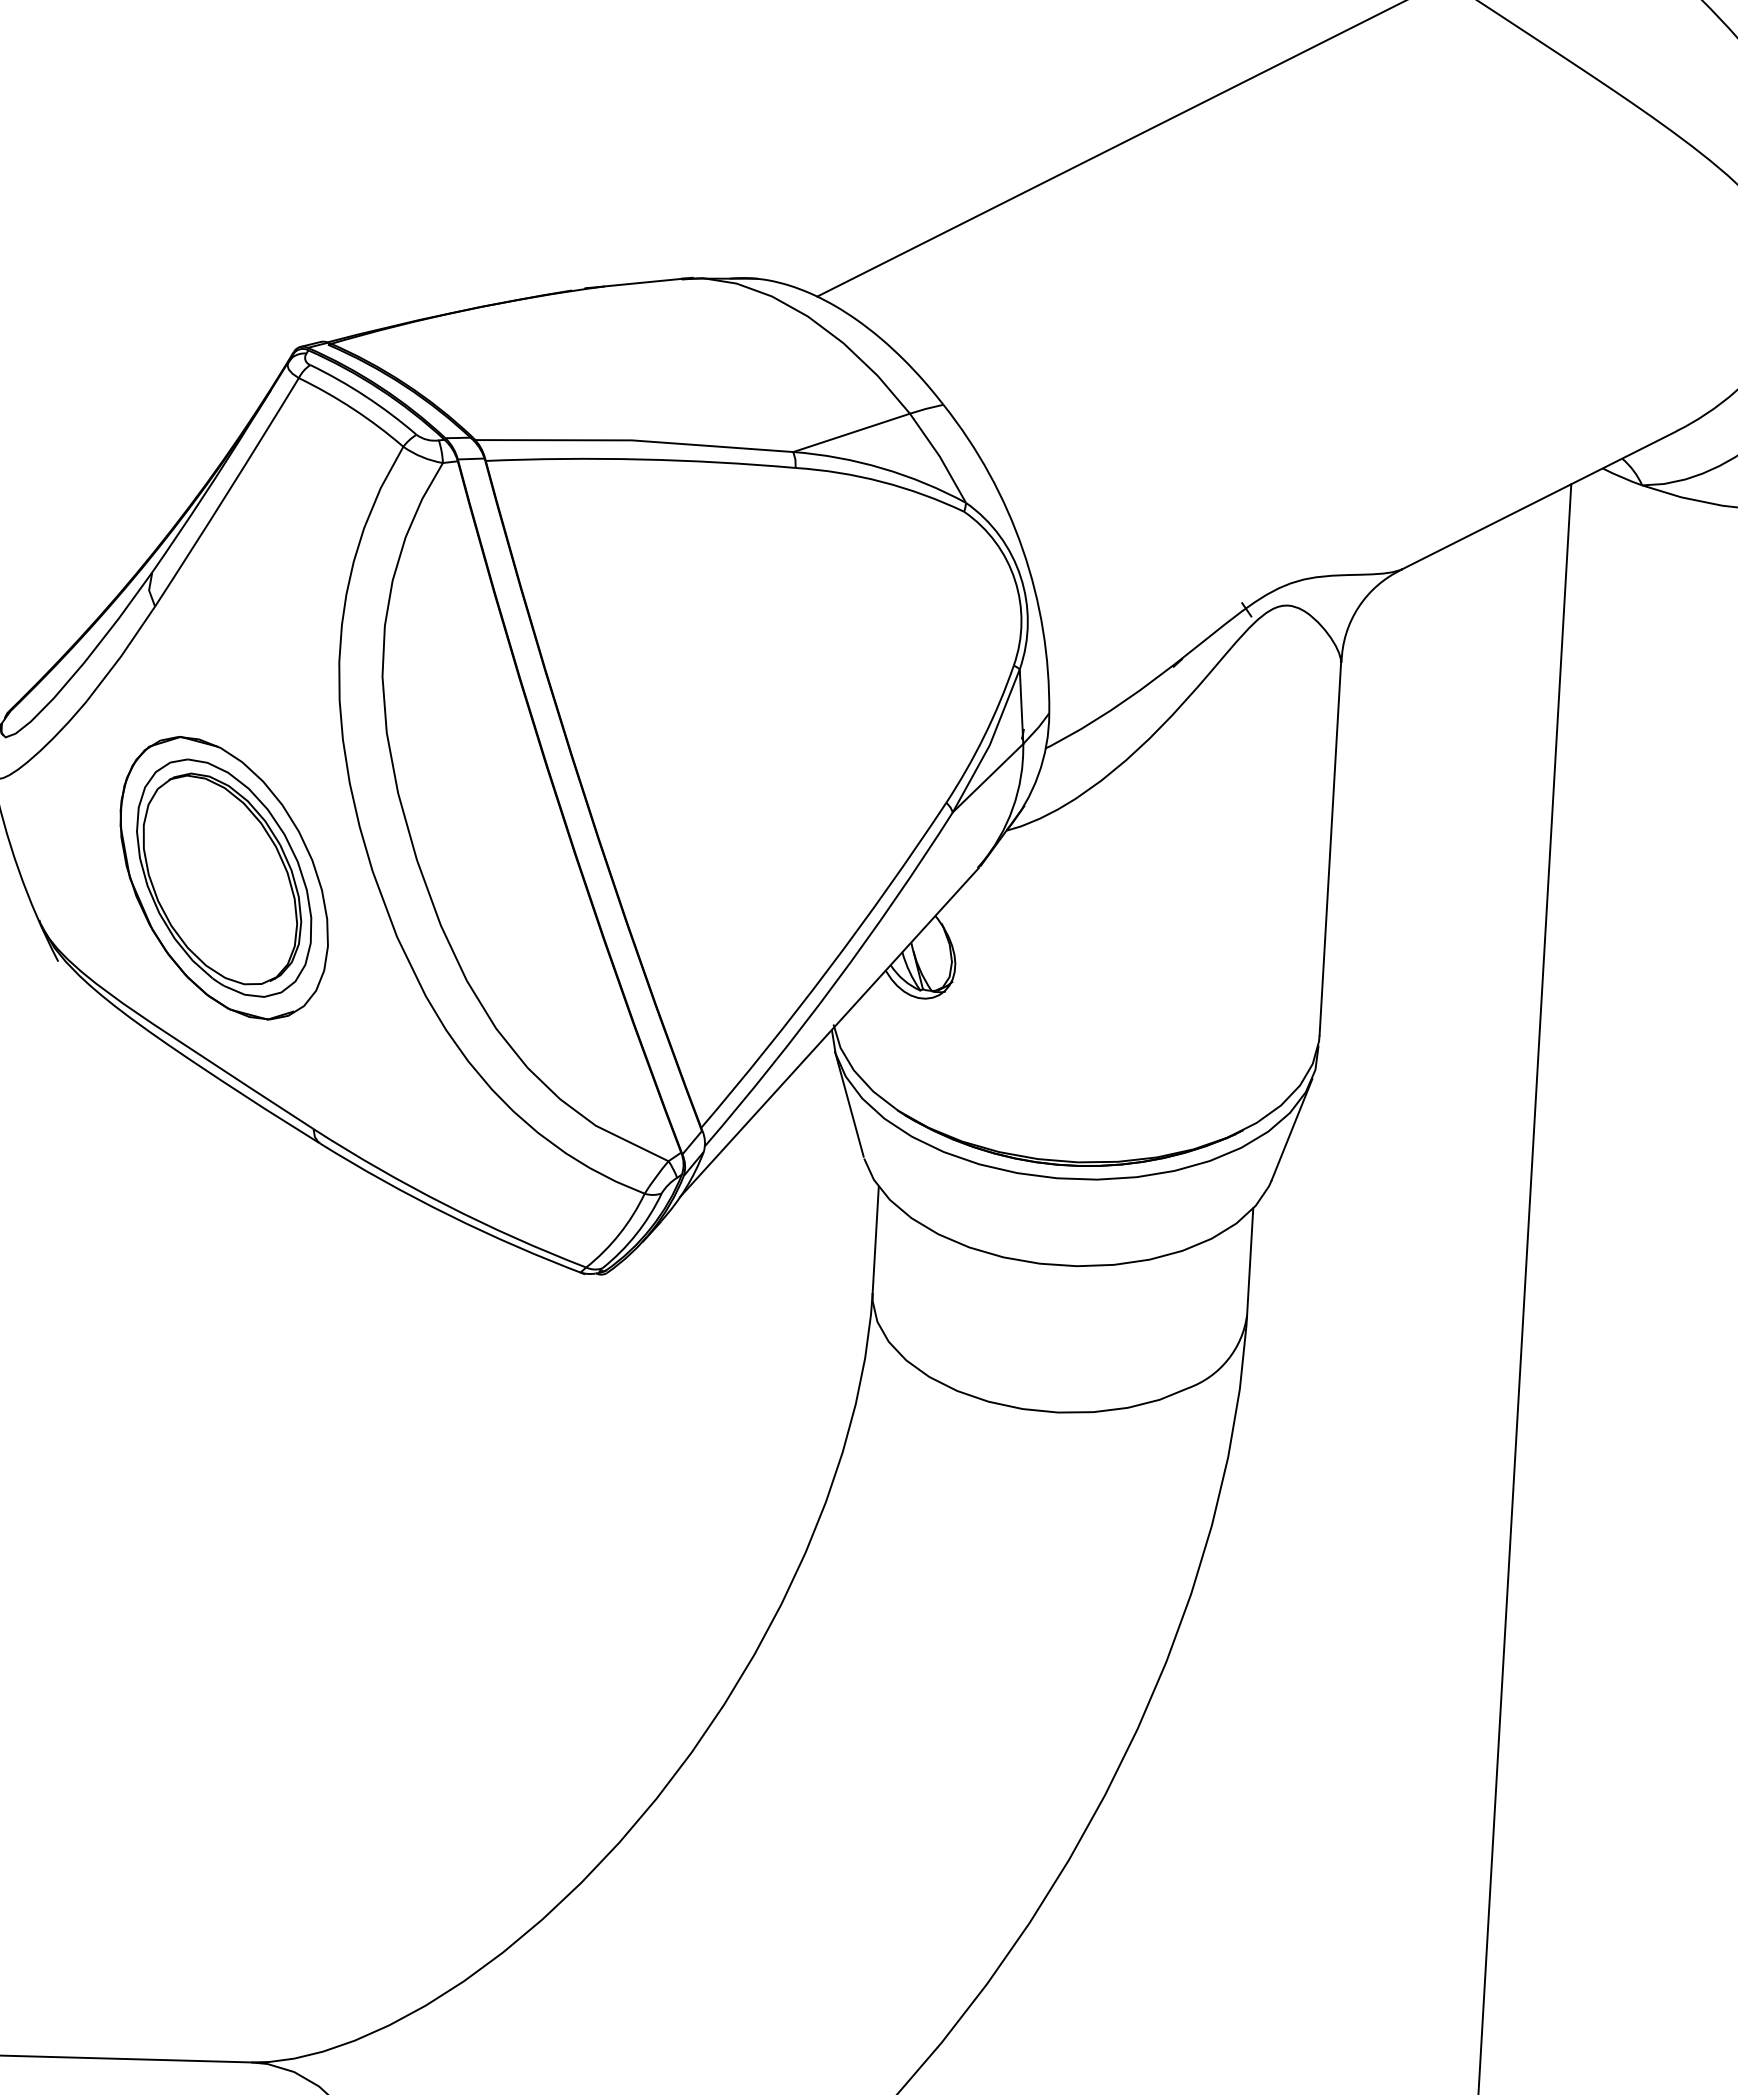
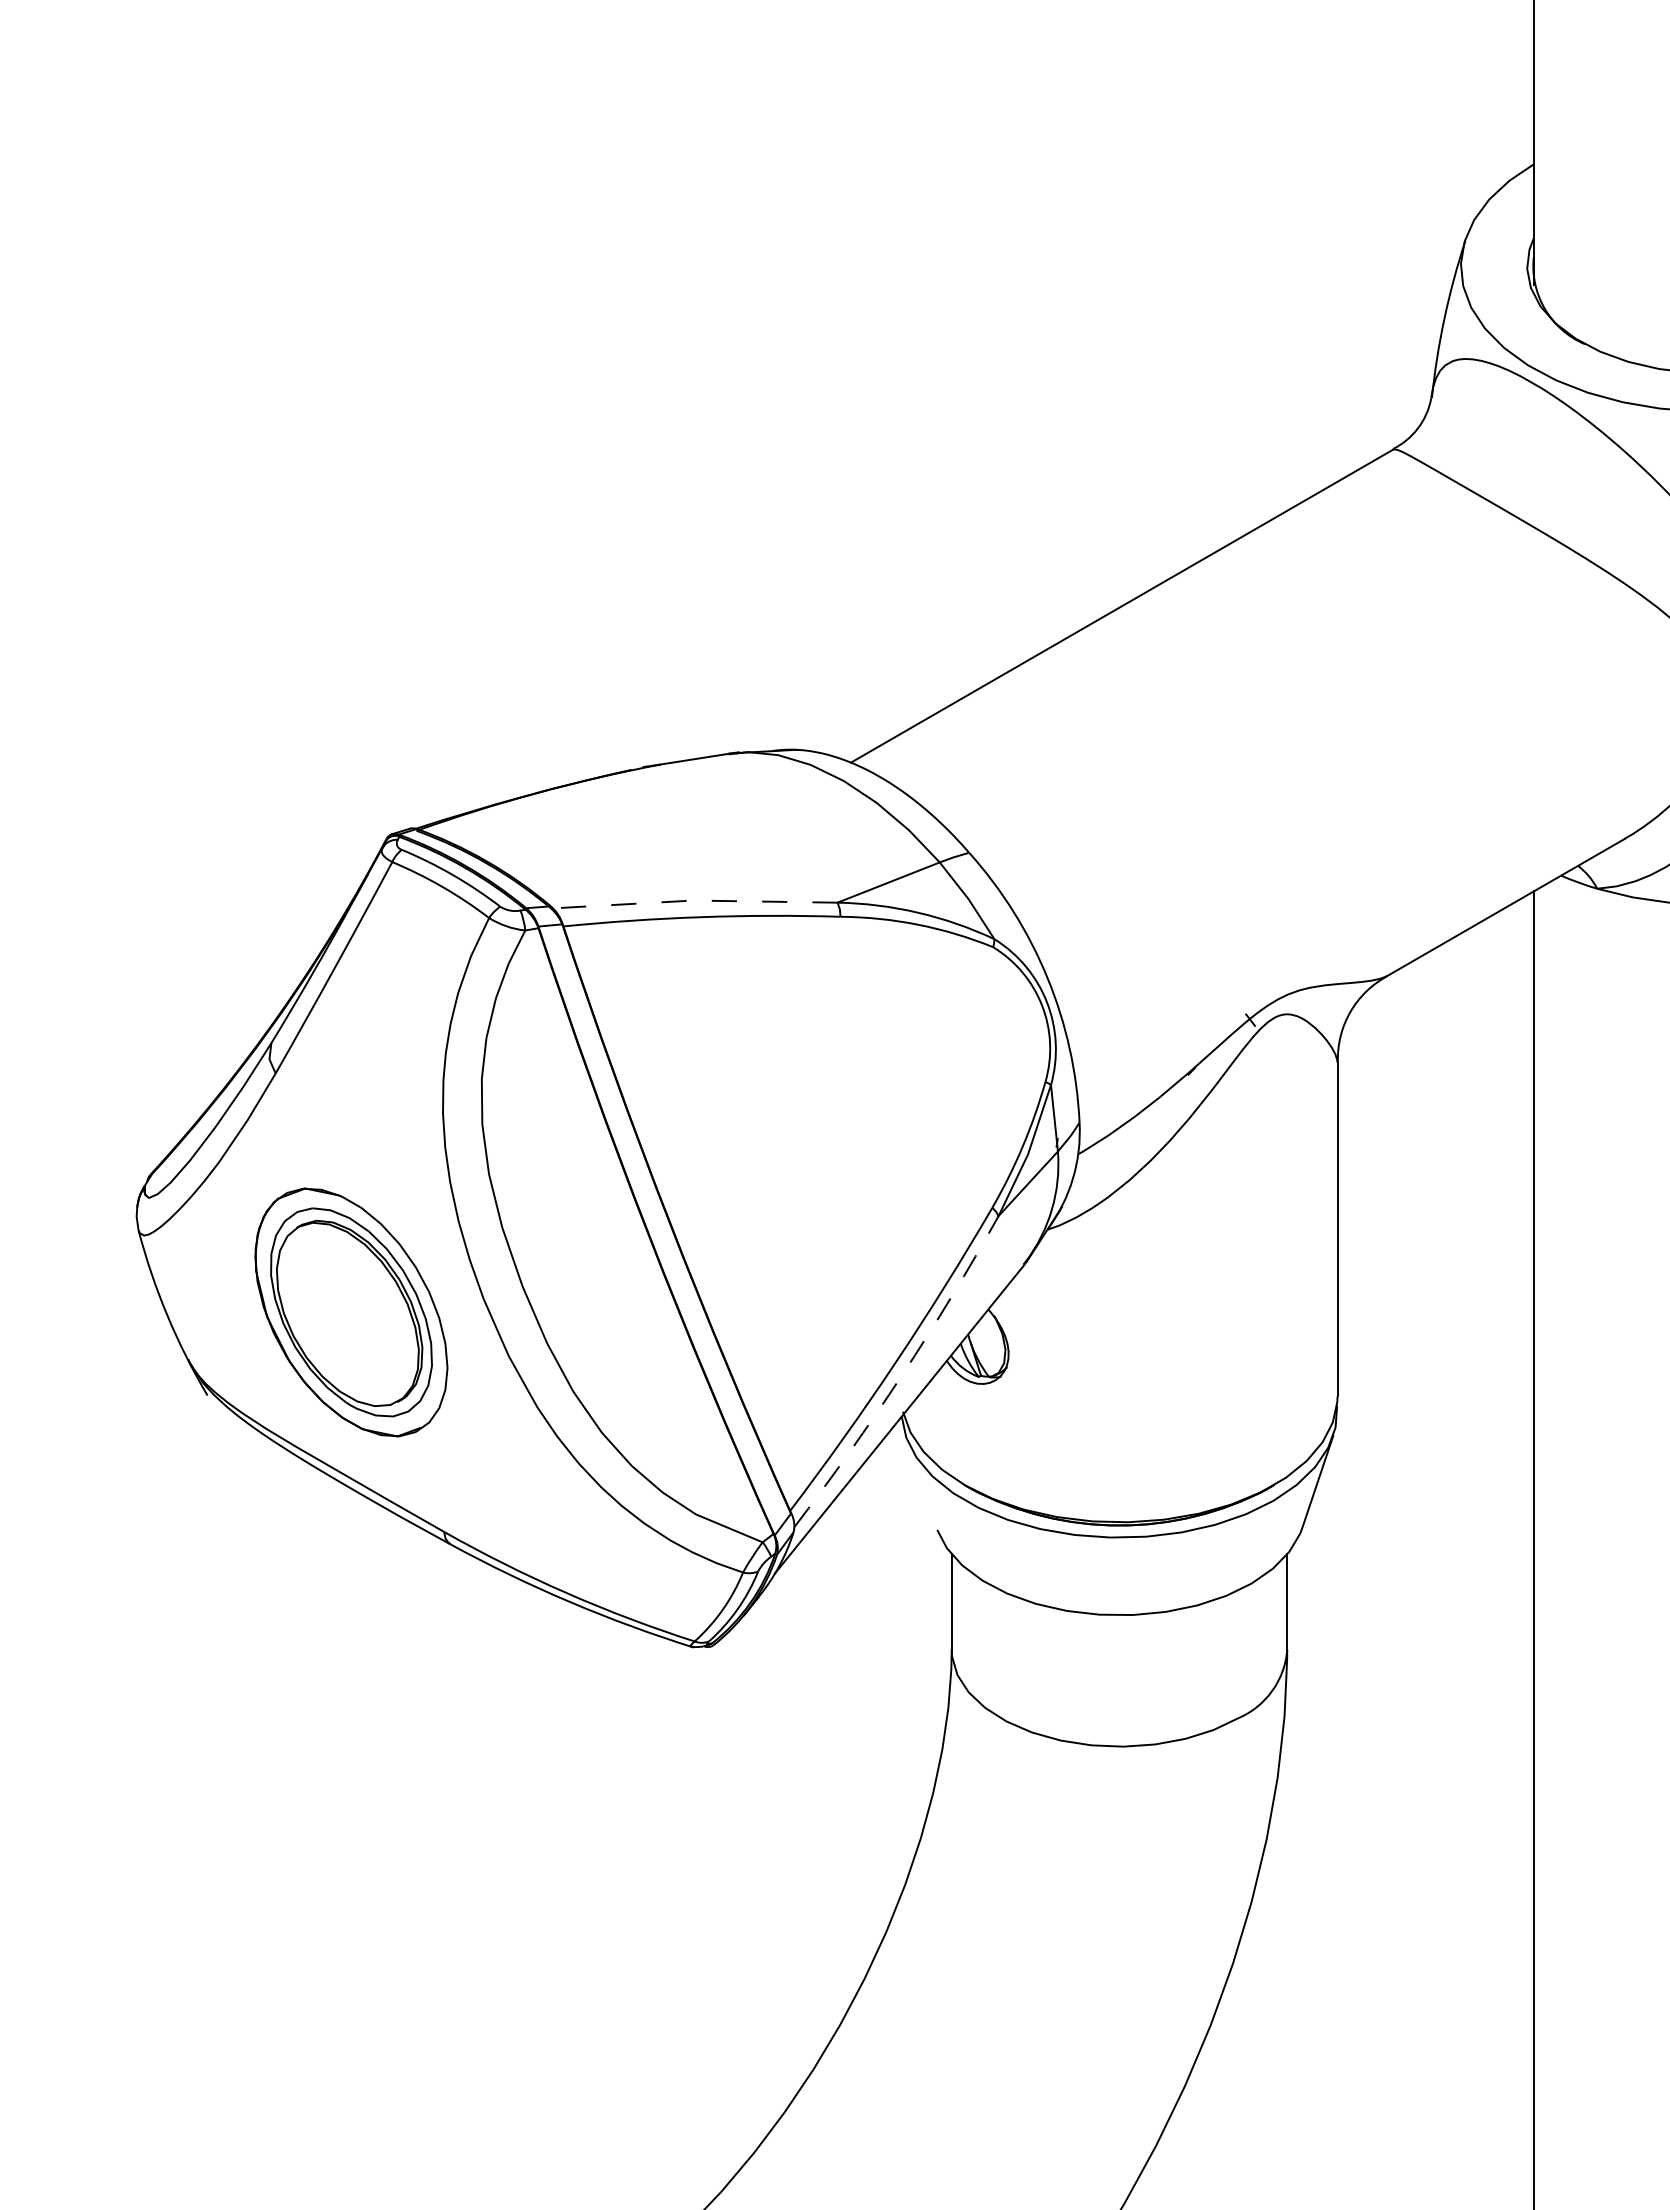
line: (632, 440) -> (693, 900), solid -> dashed
arc: (835, 984) -> (902, 1375), solid -> dashed
line: (848, 1103) -> (920, 1481), removed

